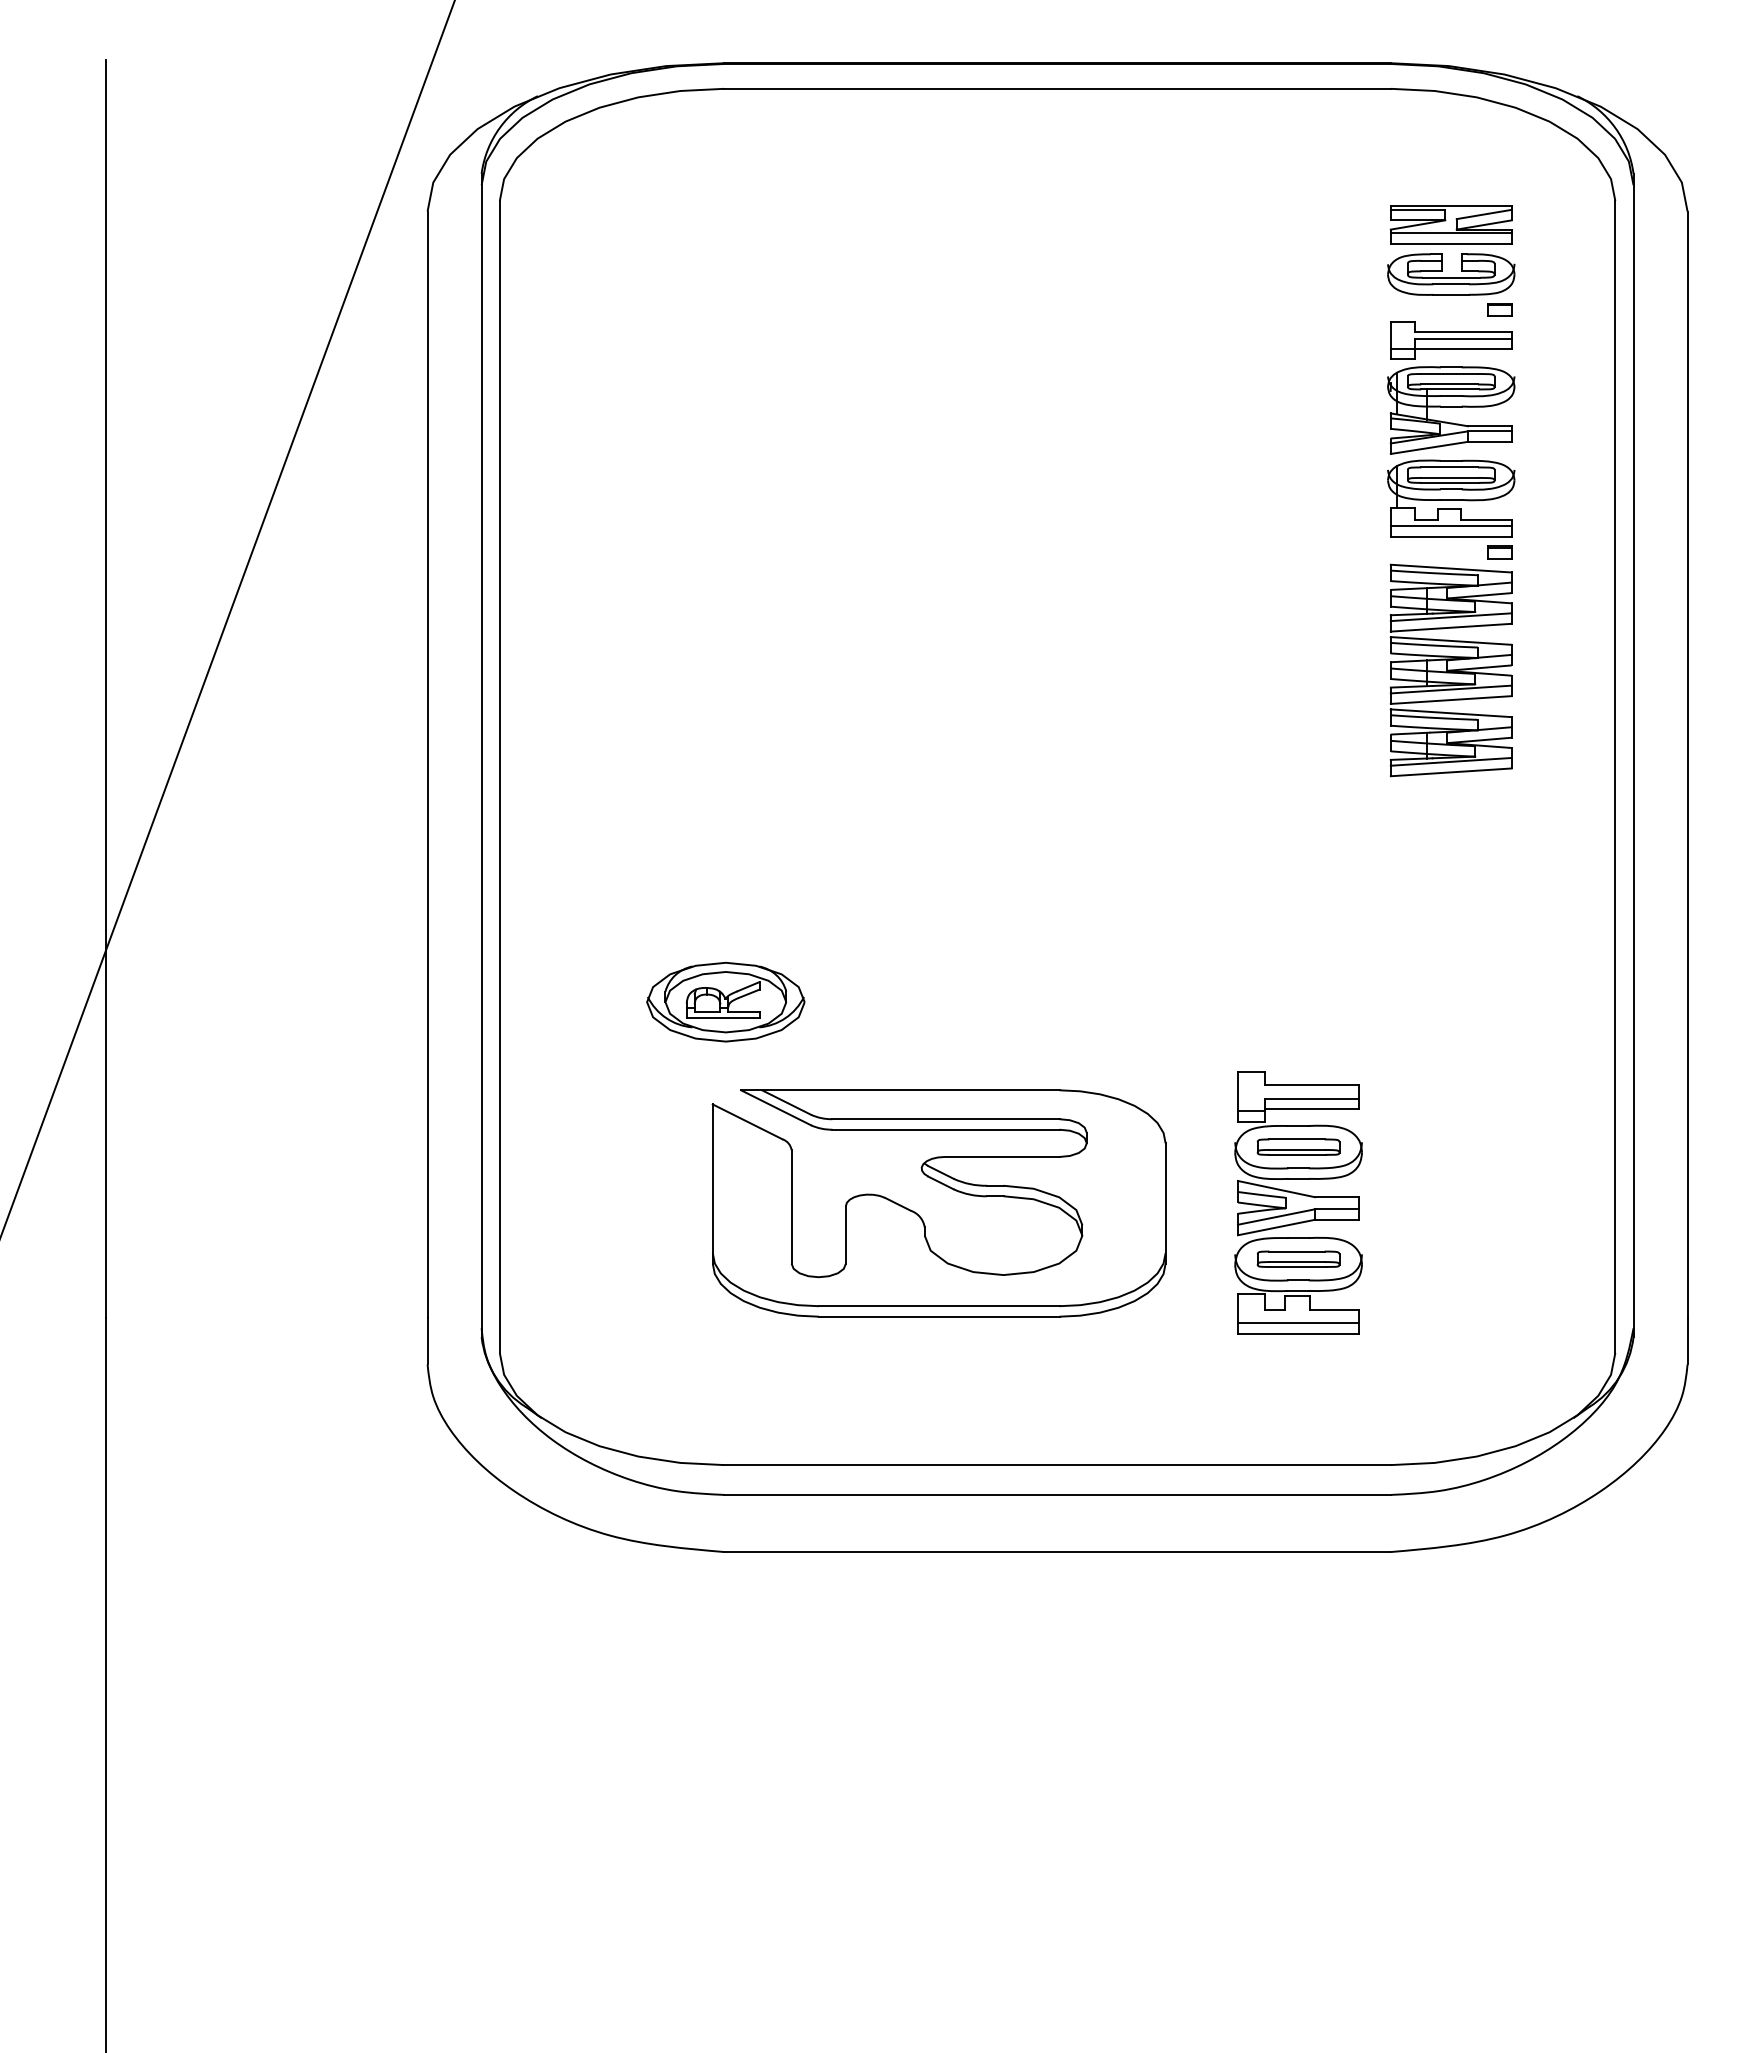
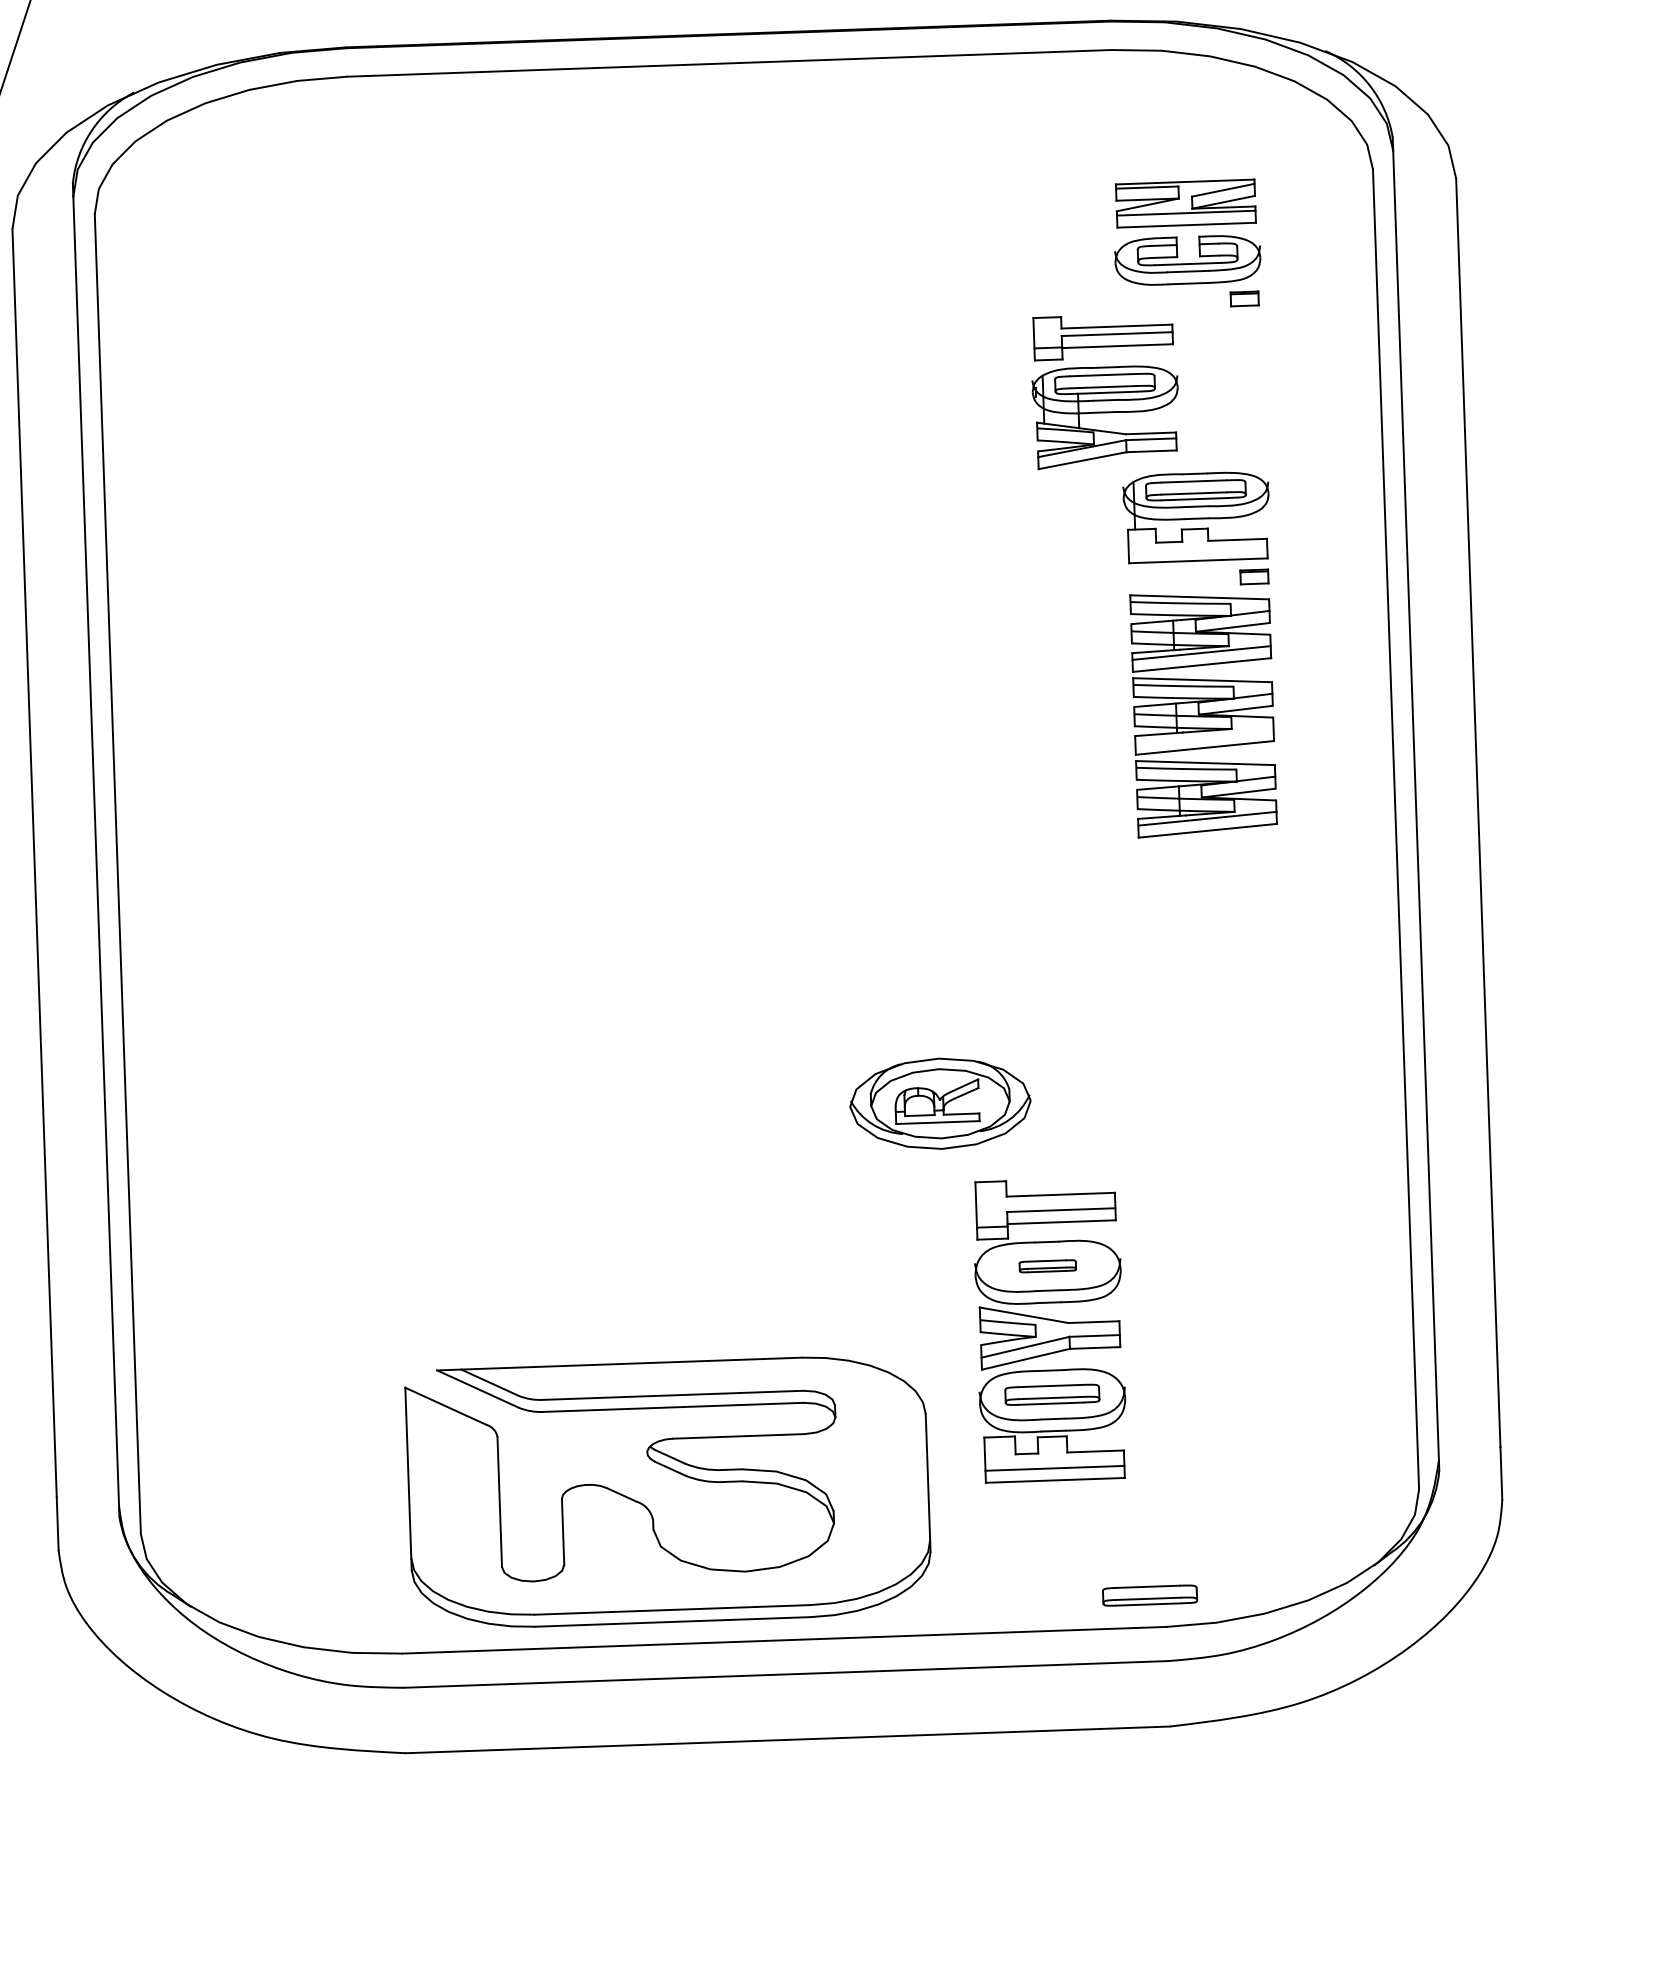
part: (1451, 387) -> (1105, 390), moved
line: (1450, 526) -> (1197, 549), removed
line: (1450, 689) -> (1203, 735), removed
part: (725, 1001) -> (939, 1103), moved
part: (1298, 1146) -> (1047, 1265), size x0.6
part: (947, 1187) -> (677, 1473), moved
part: (1377, 1436) -> (1149, 1594), added

